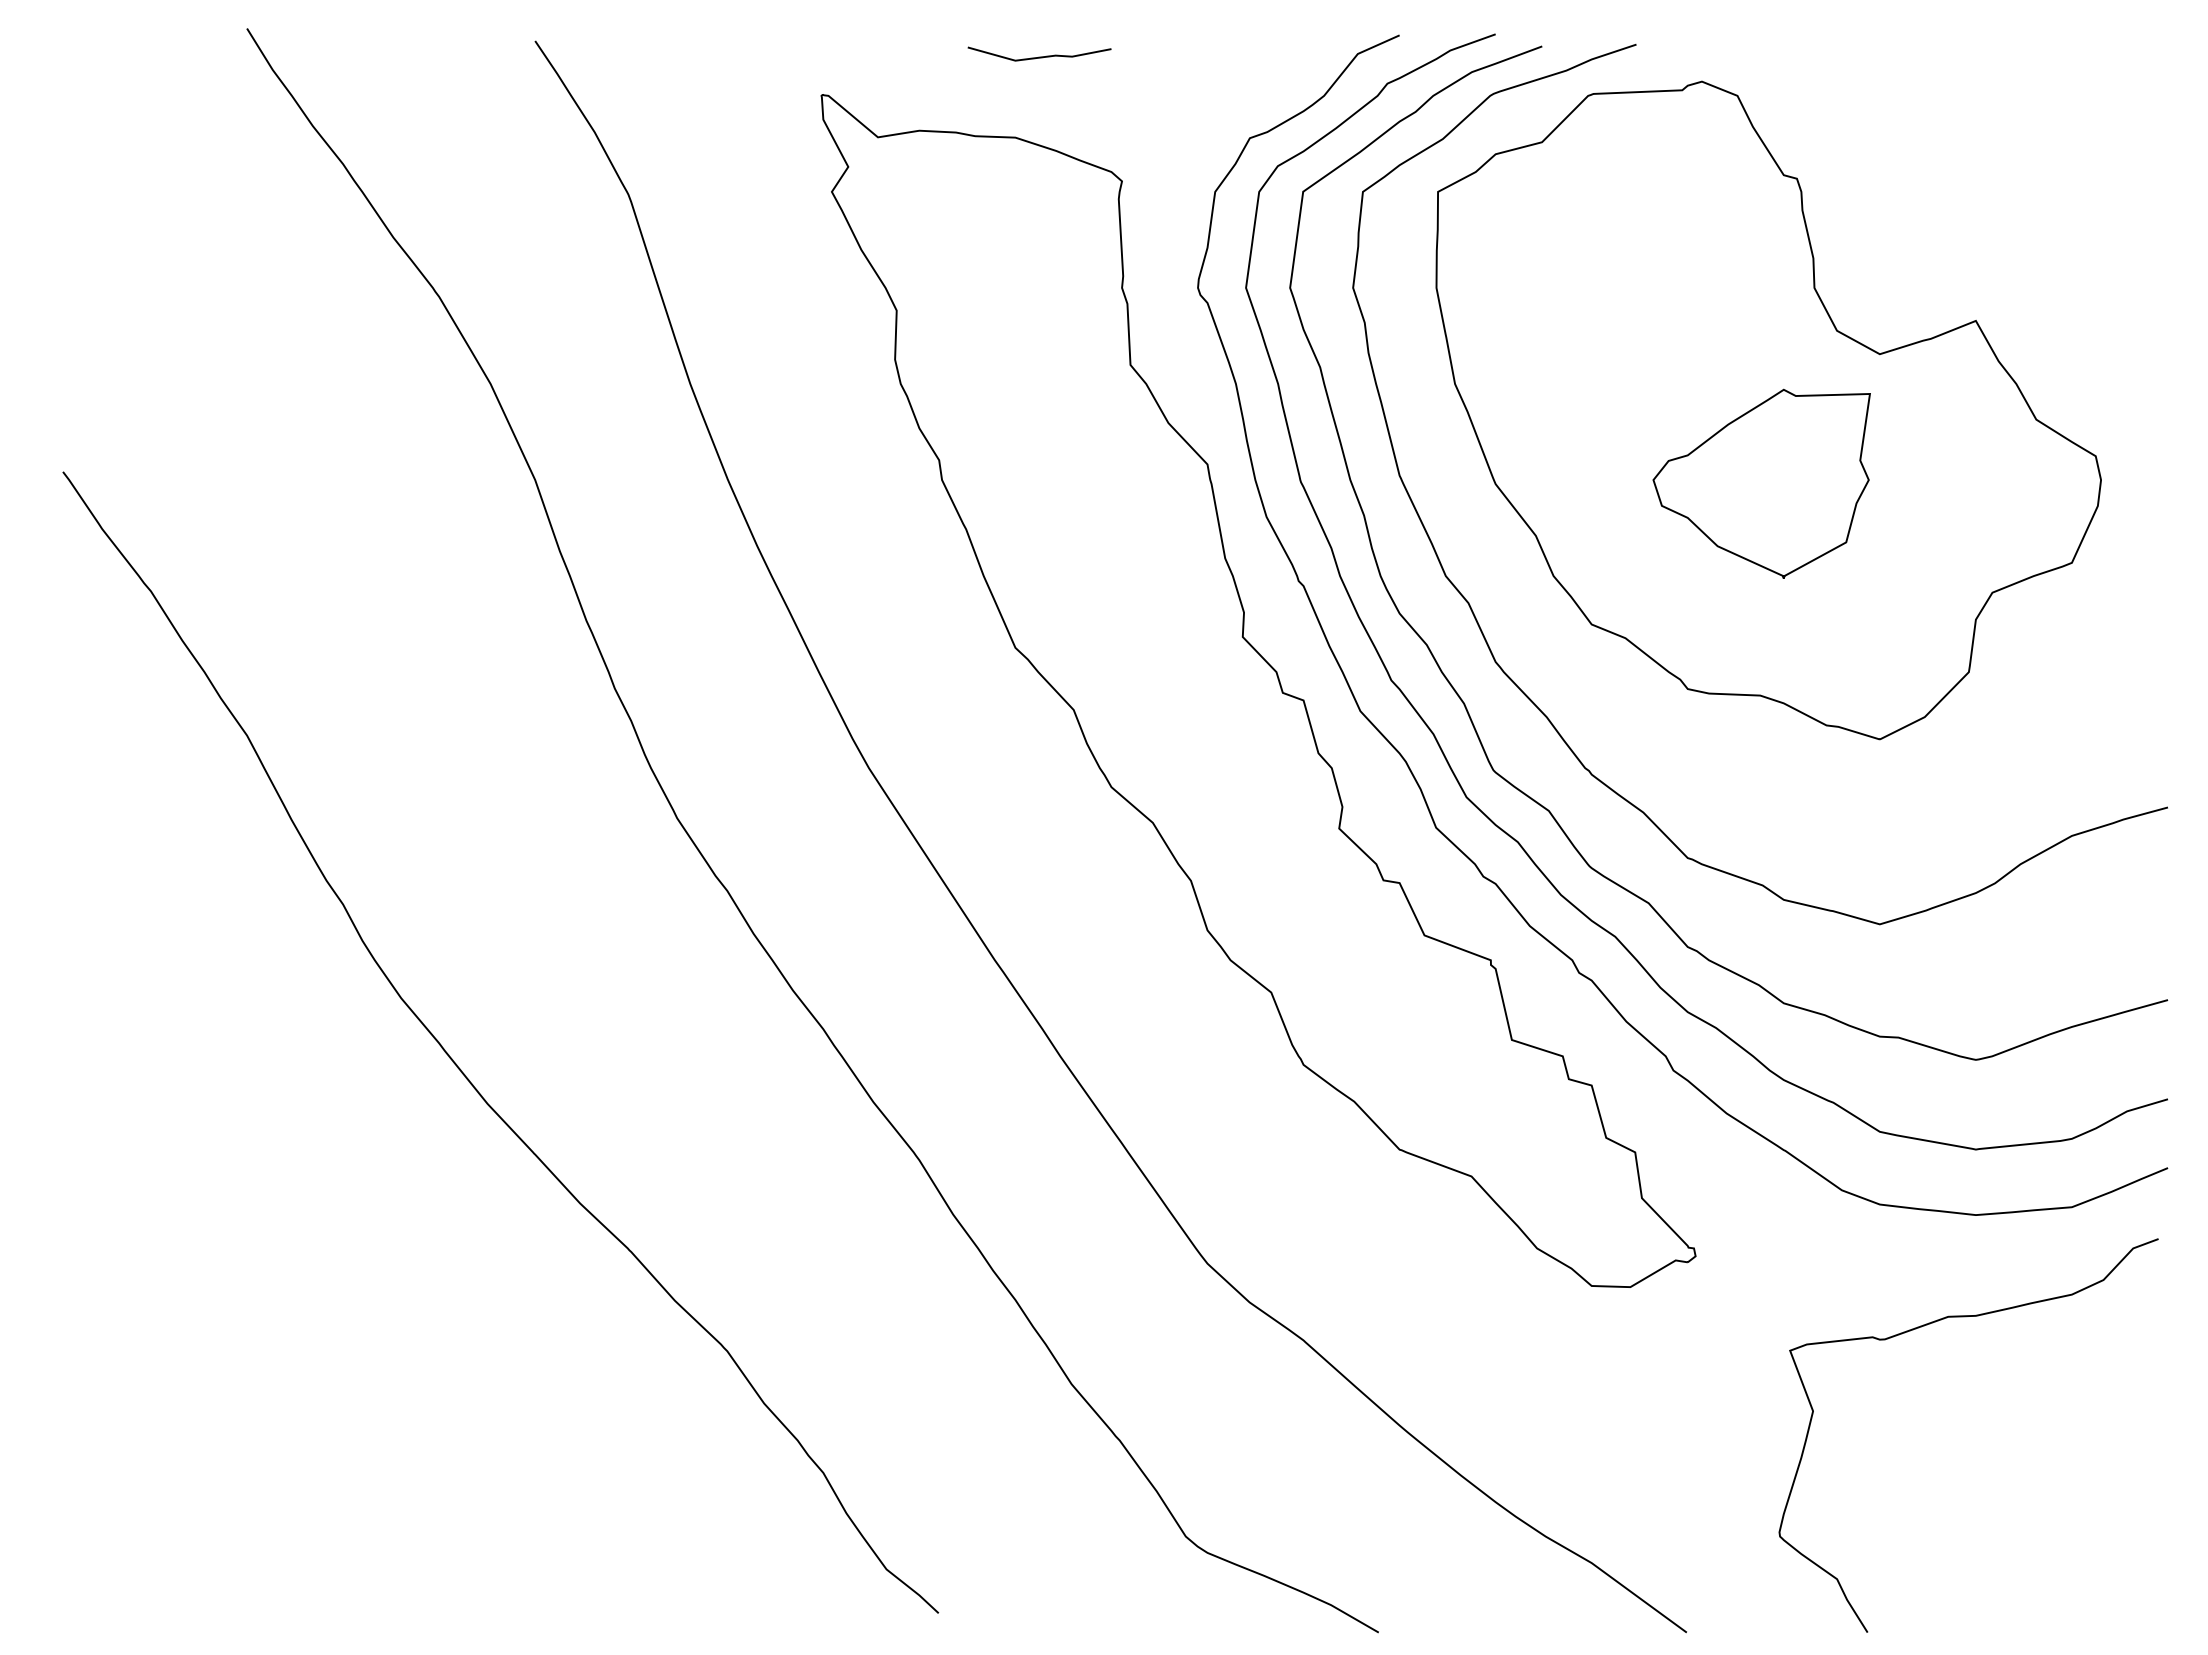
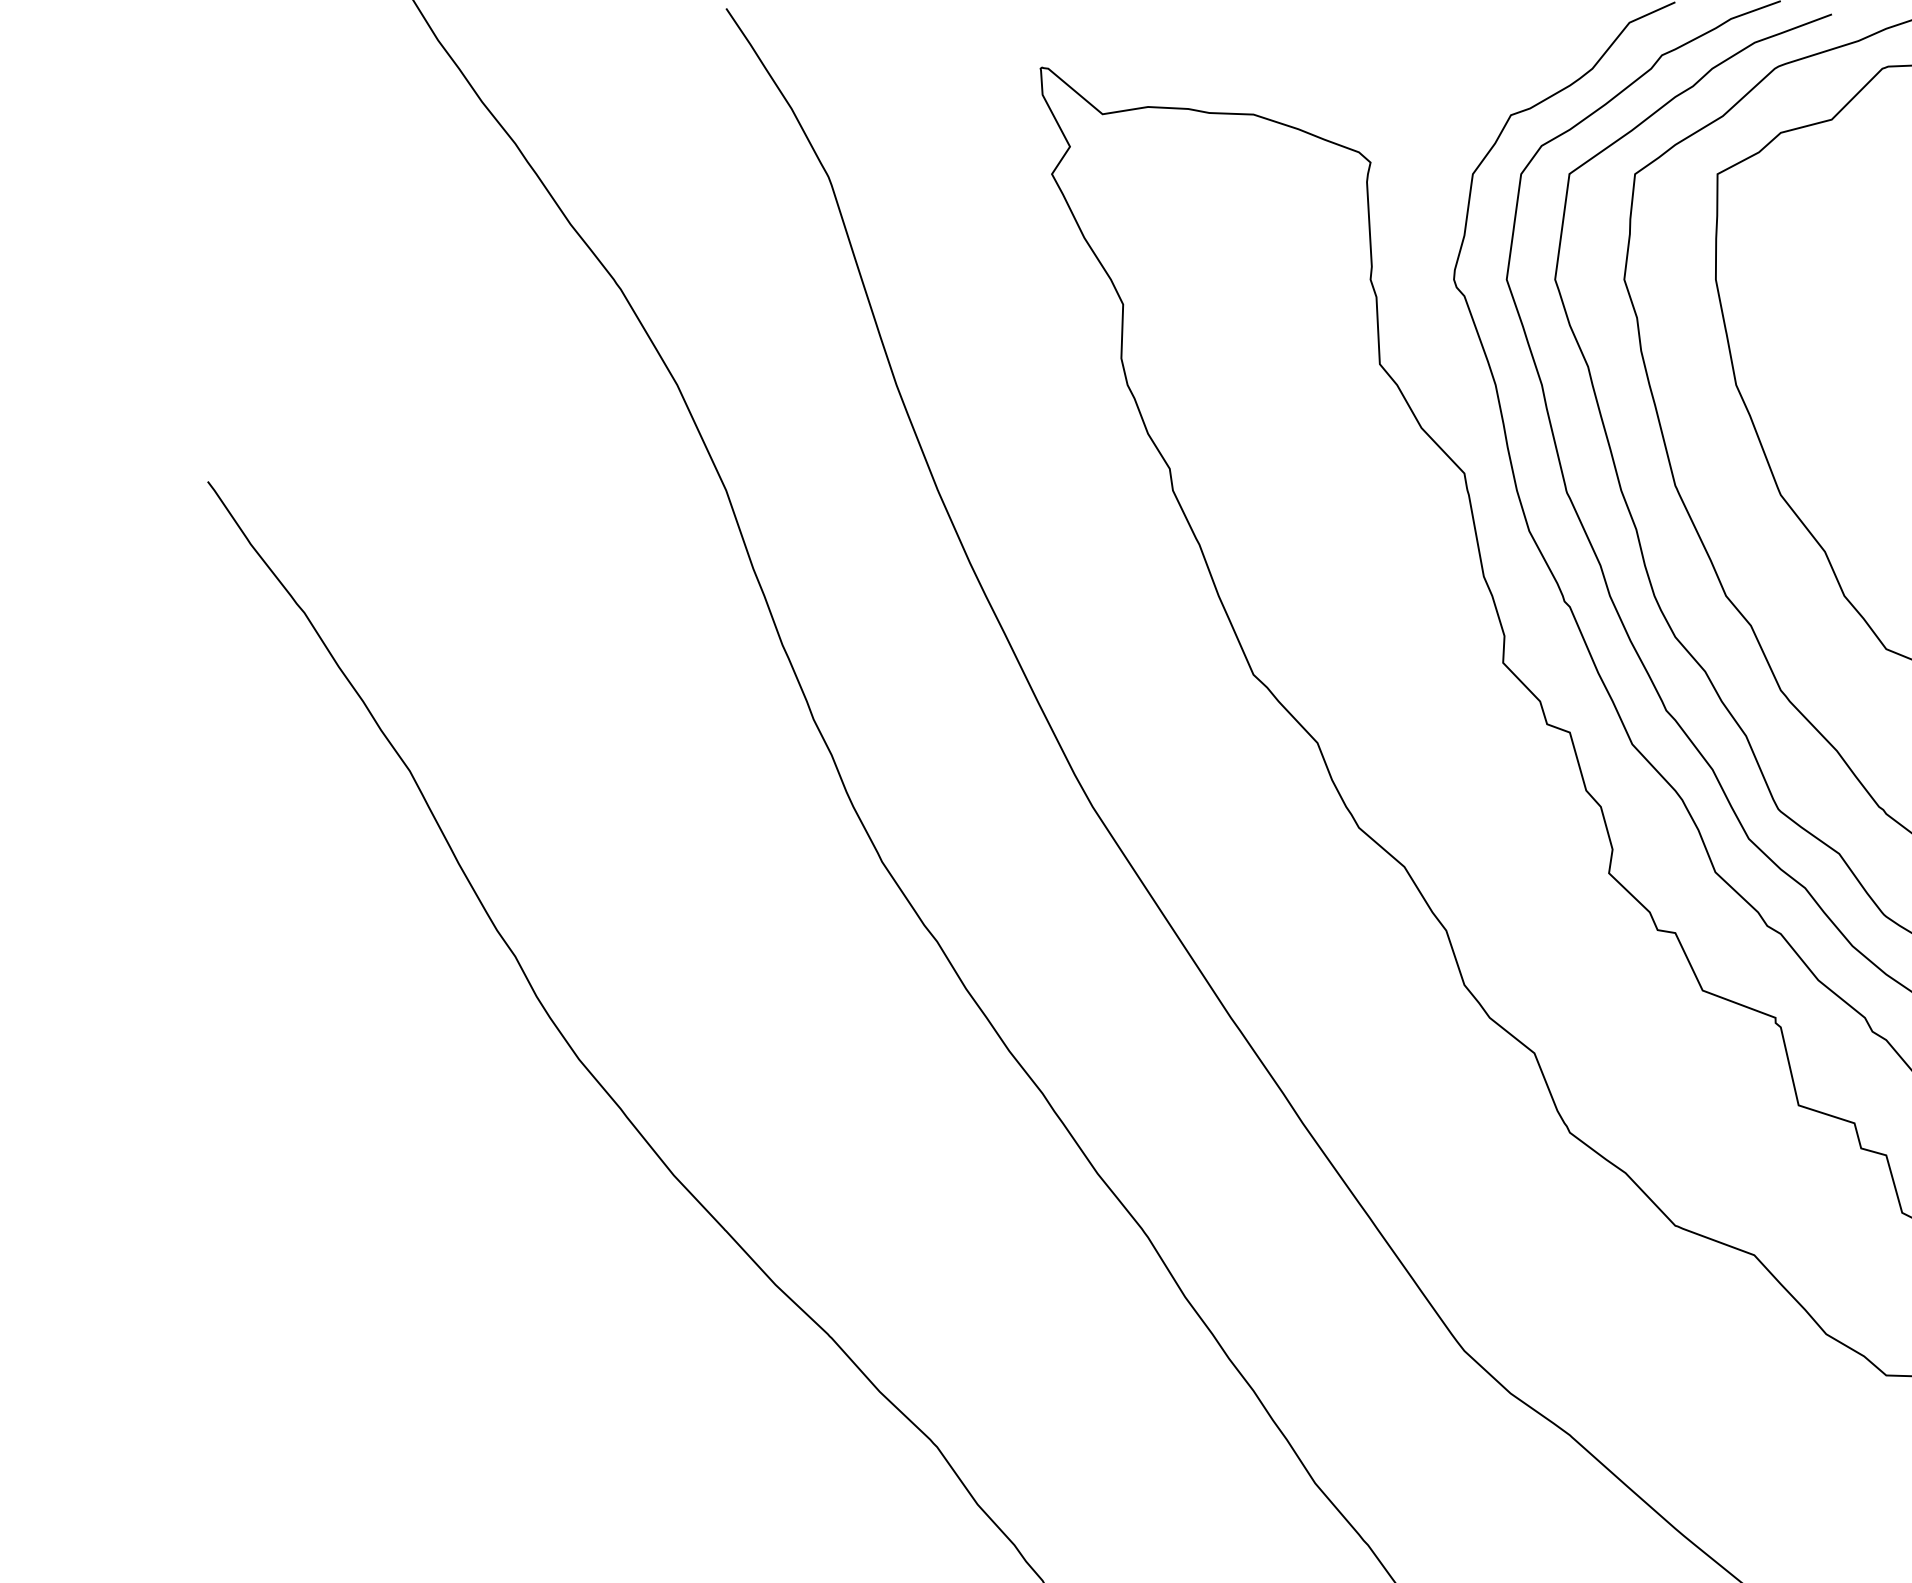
line: (1039, 56) -> (1279, 25), removed

